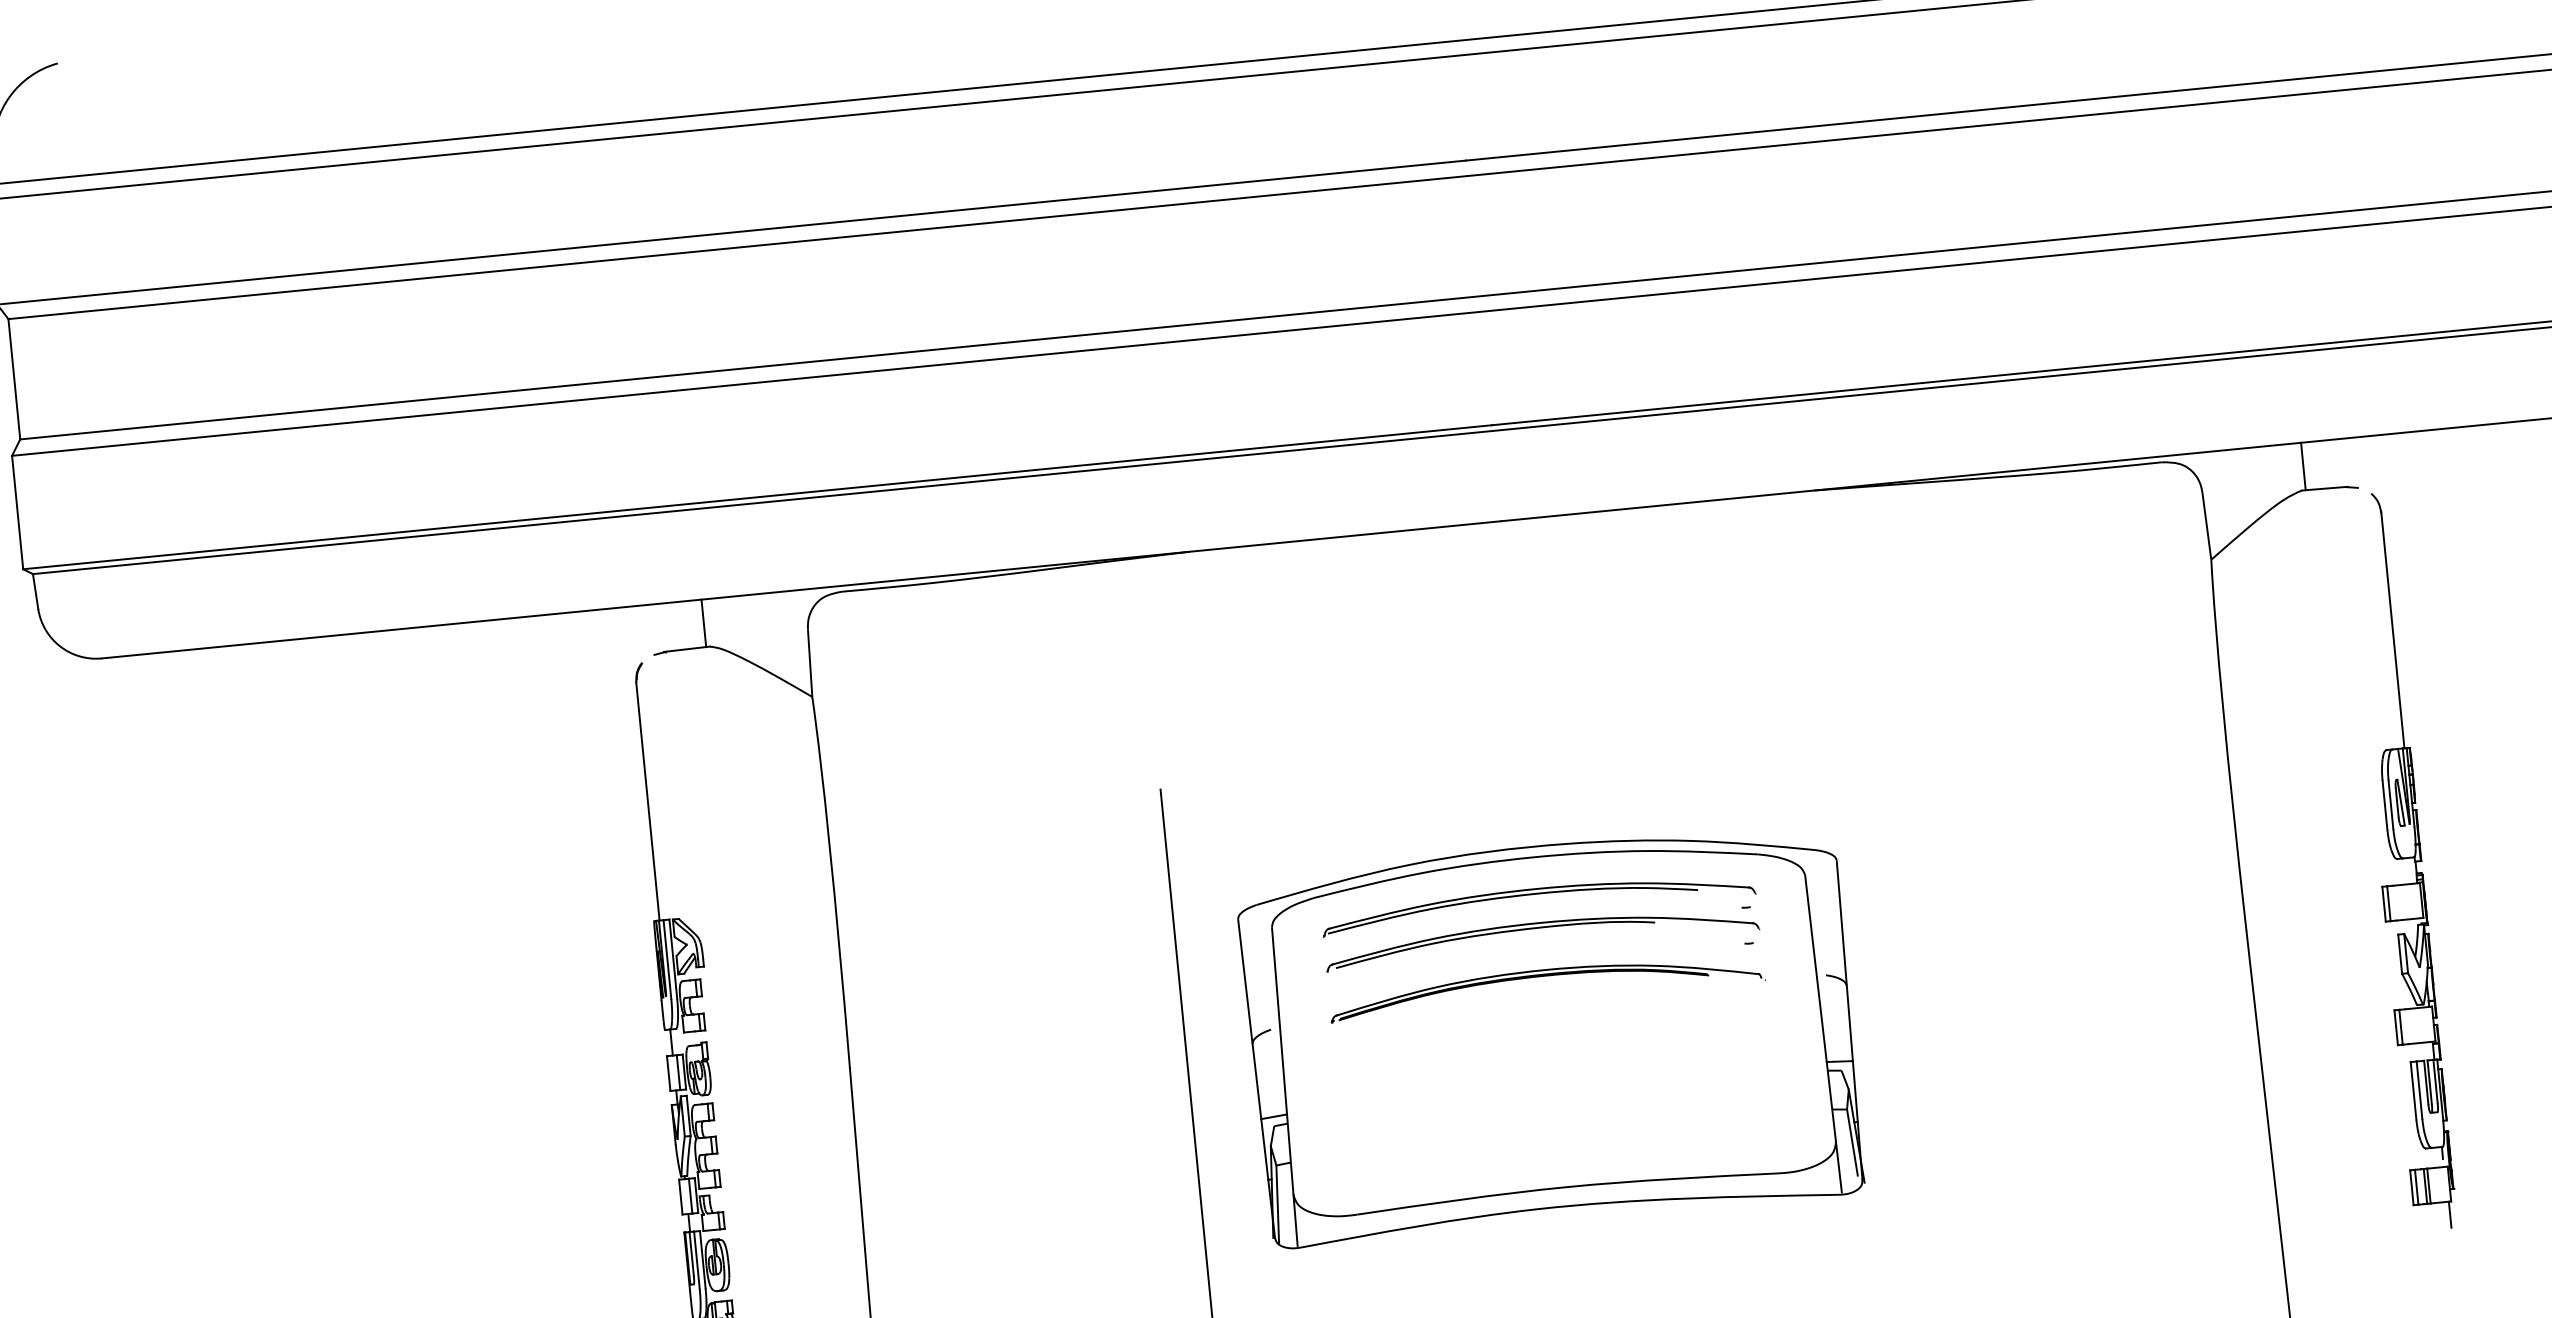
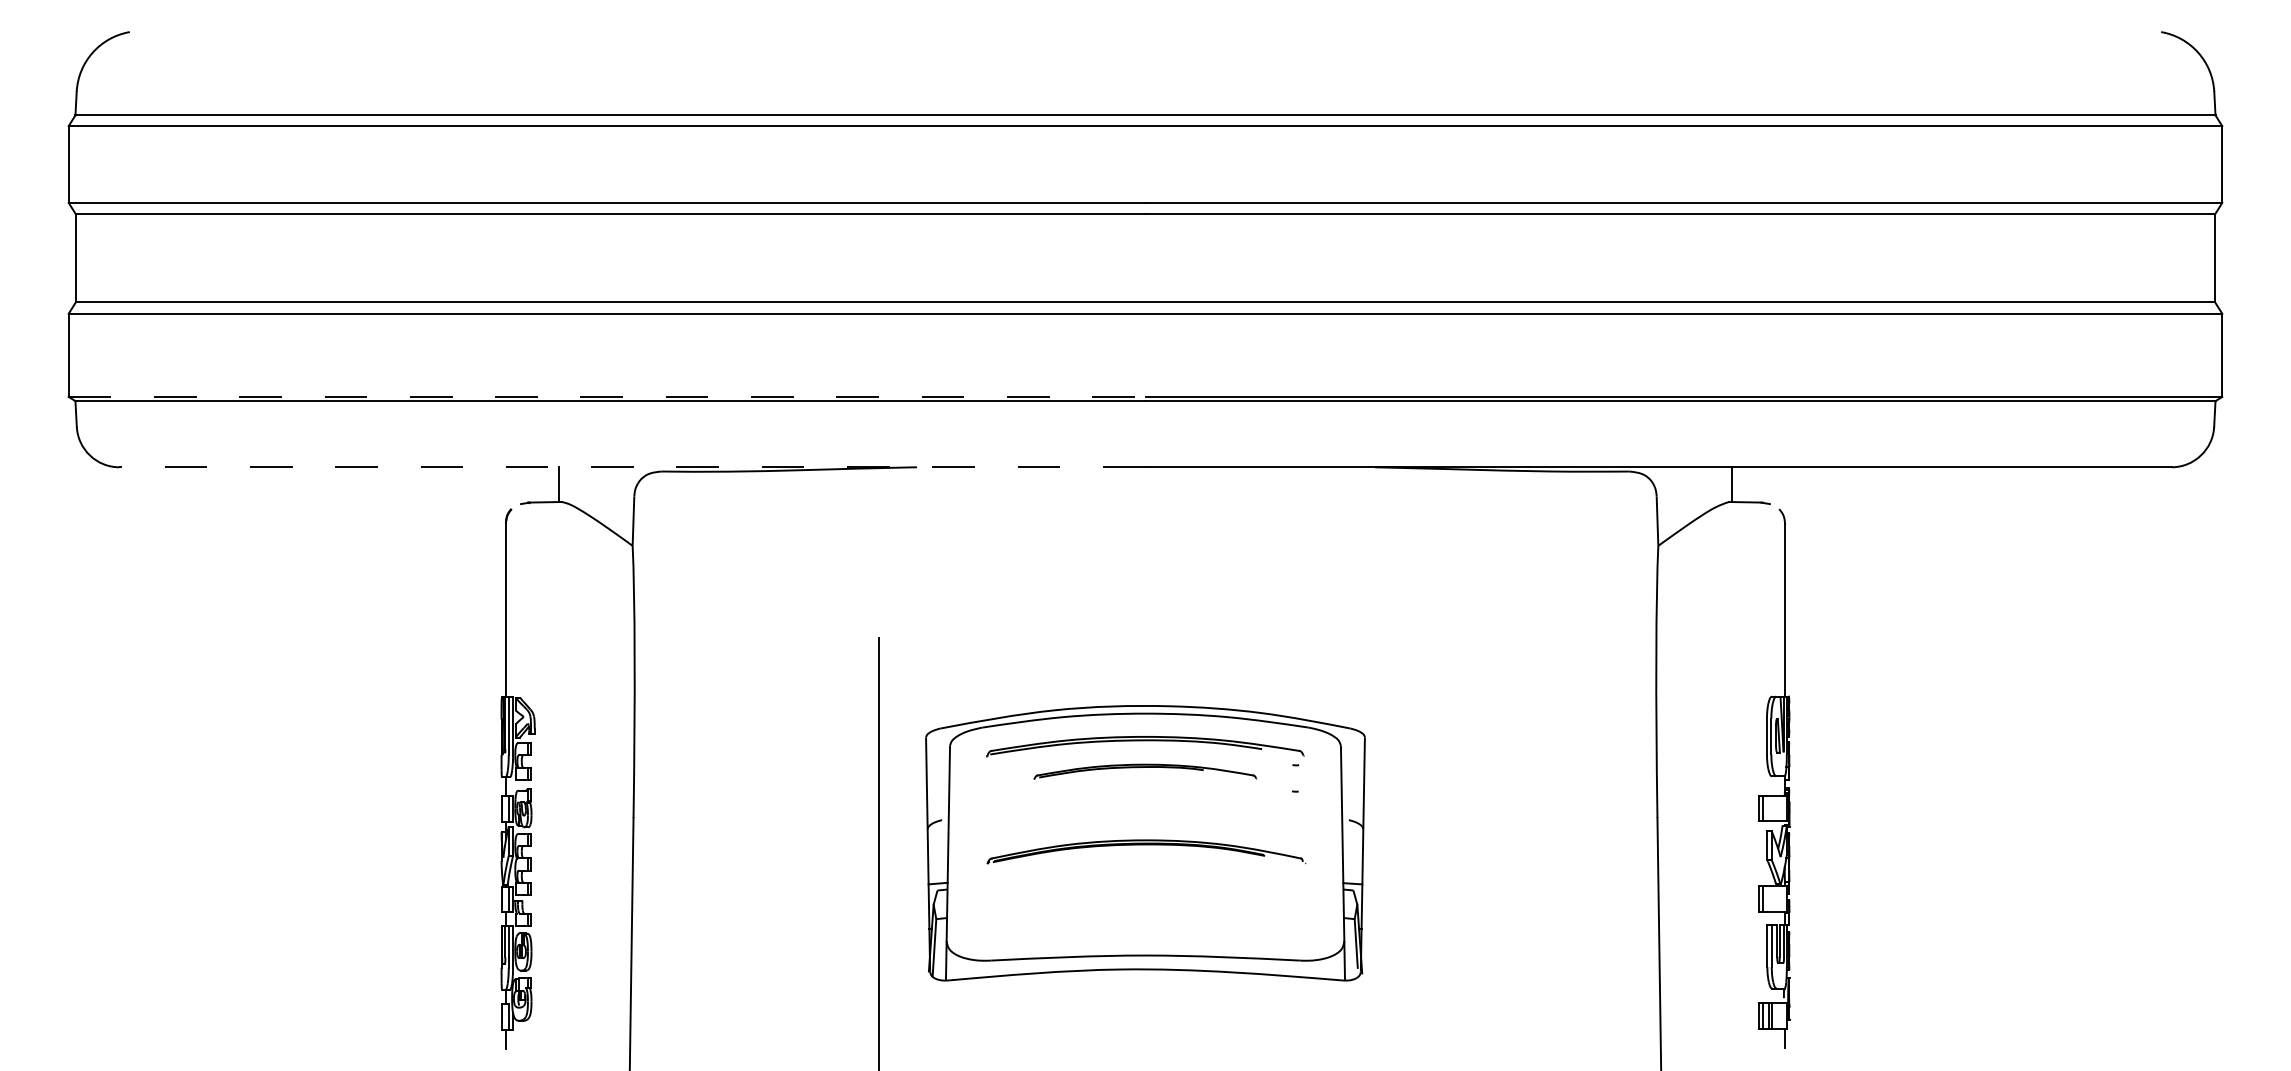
line: (758, 496) -> (607, 396), solid -> dashed
line: (800, 590) -> (631, 467), solid -> dashed
part: (1541, 936) -> (1145, 771), size x0.7
part: (1546, 985) -> (1146, 851), moved

